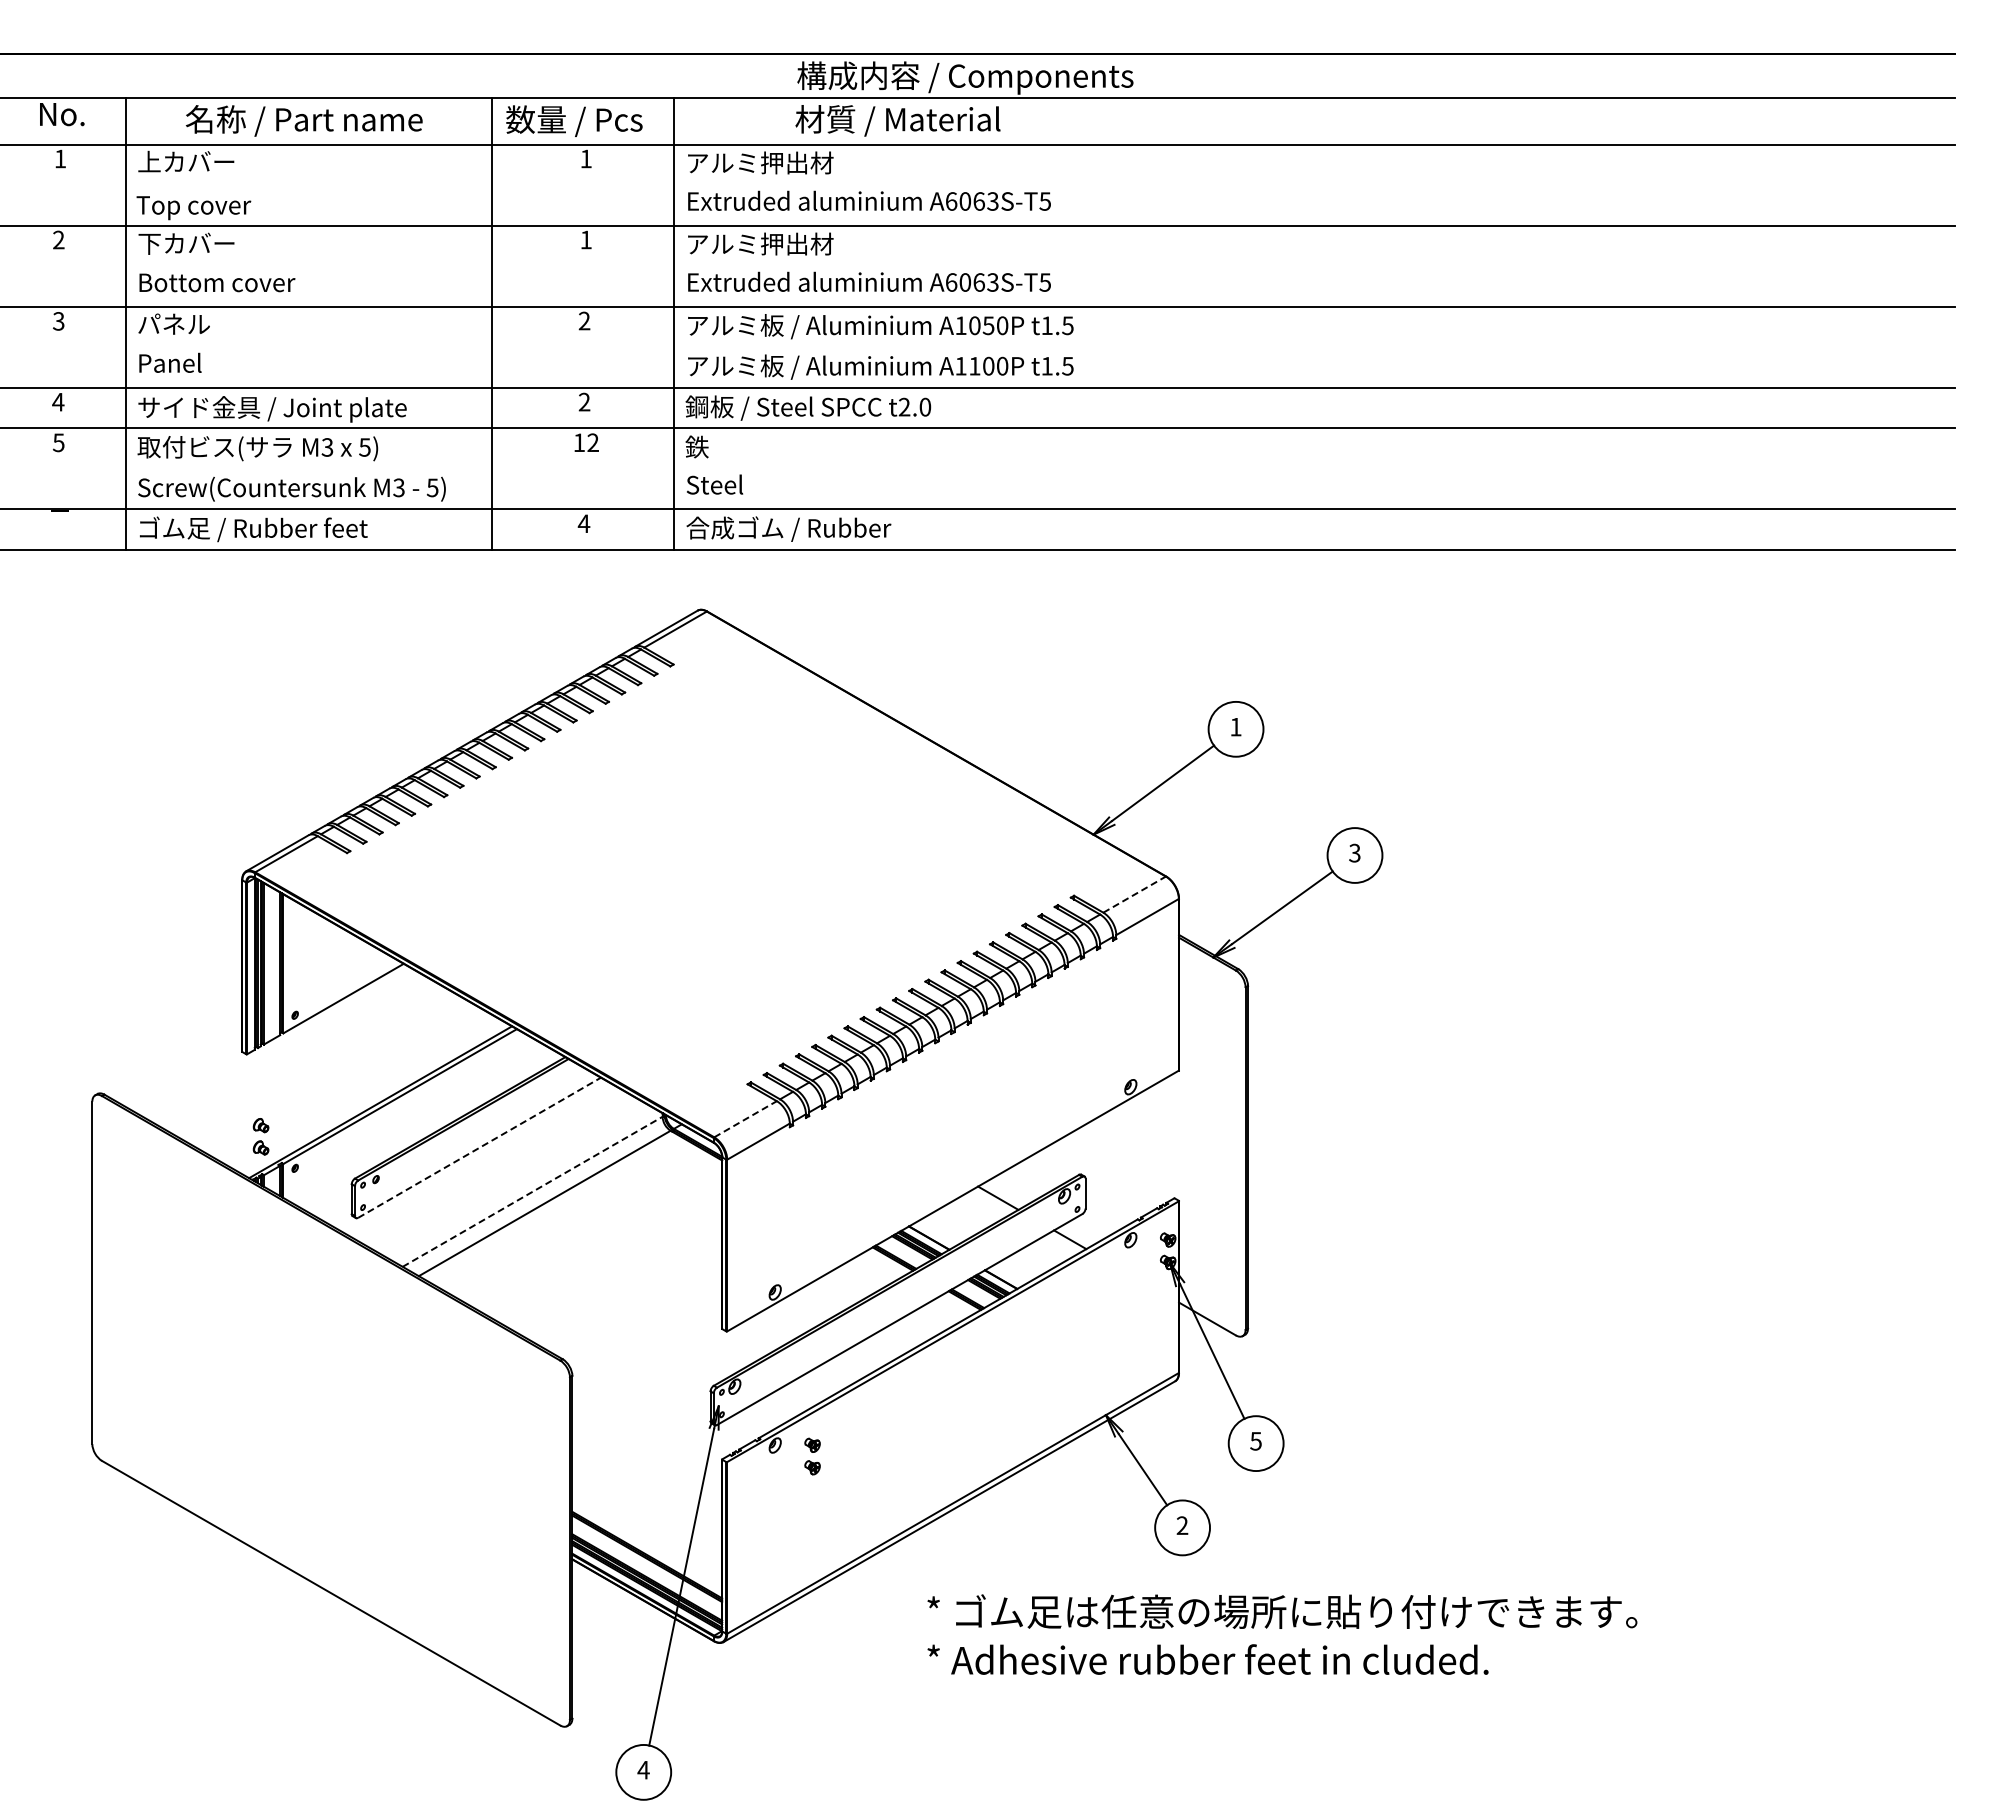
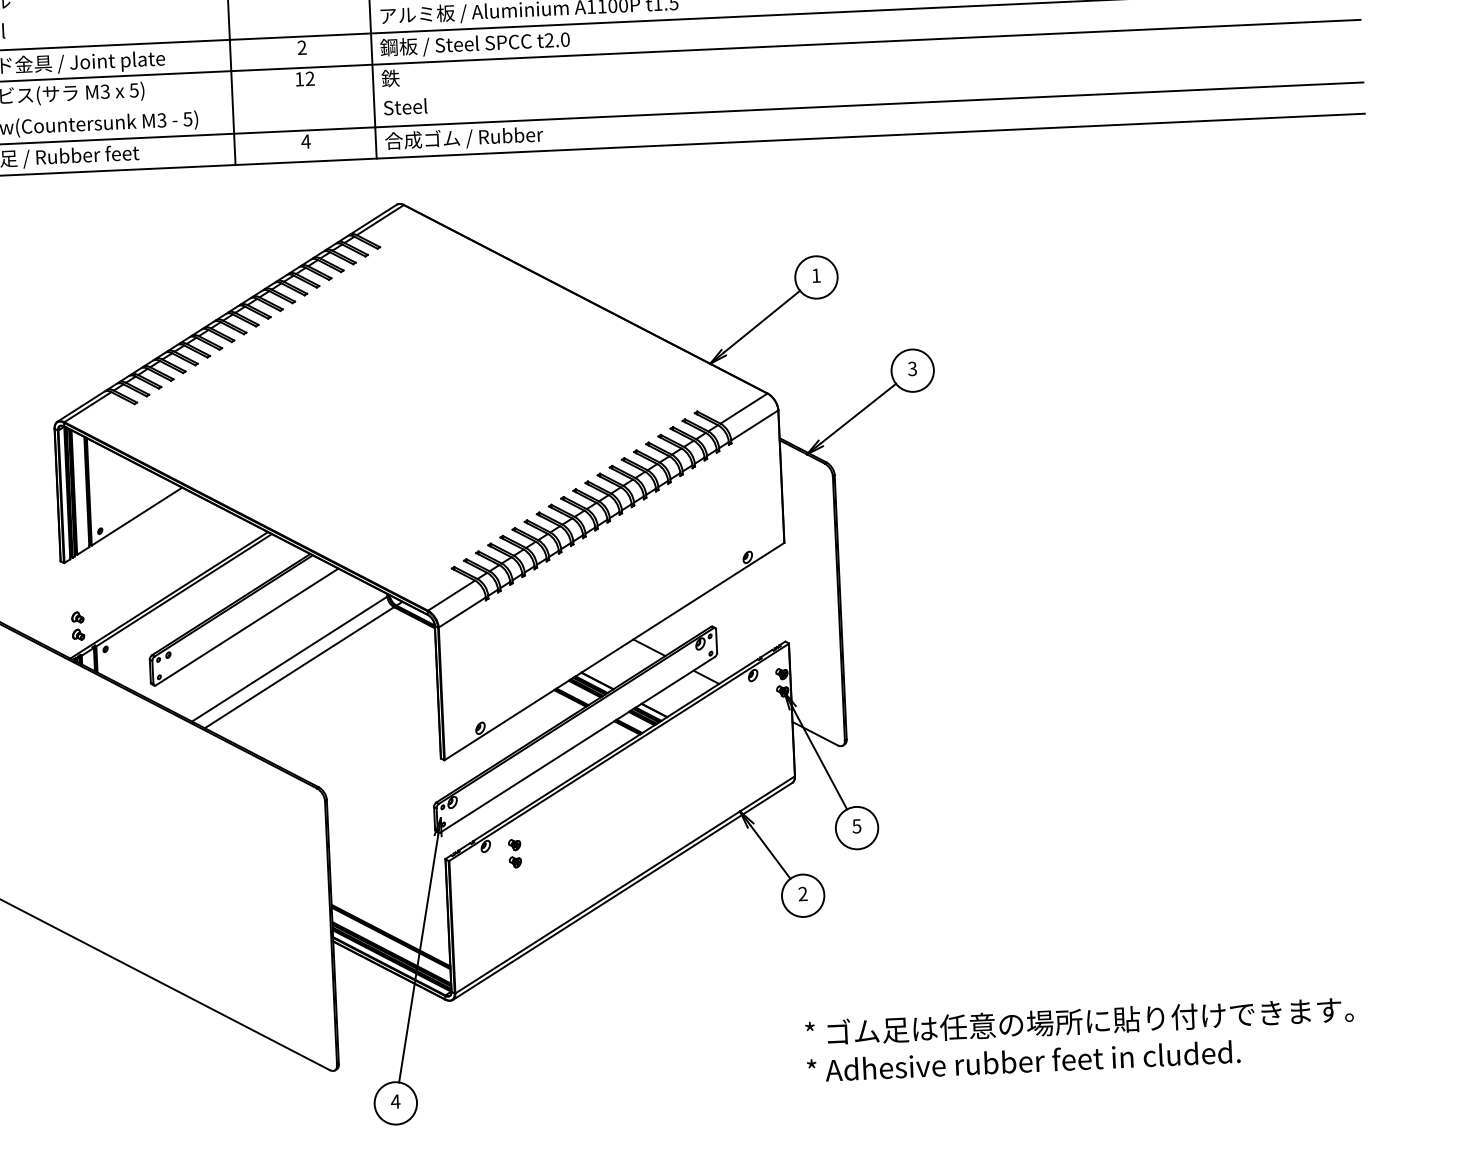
line: (1135, 894) -> (744, 408), dashed -> solid
line: (746, 1119) -> (452, 595), dashed -> solid
line: (480, 1147) -> (247, 626), dashed -> solid
line: (533, 1191) -> (290, 658), dashed -> solid
text: (1282, 1634) -> (1080, 1039), moved

